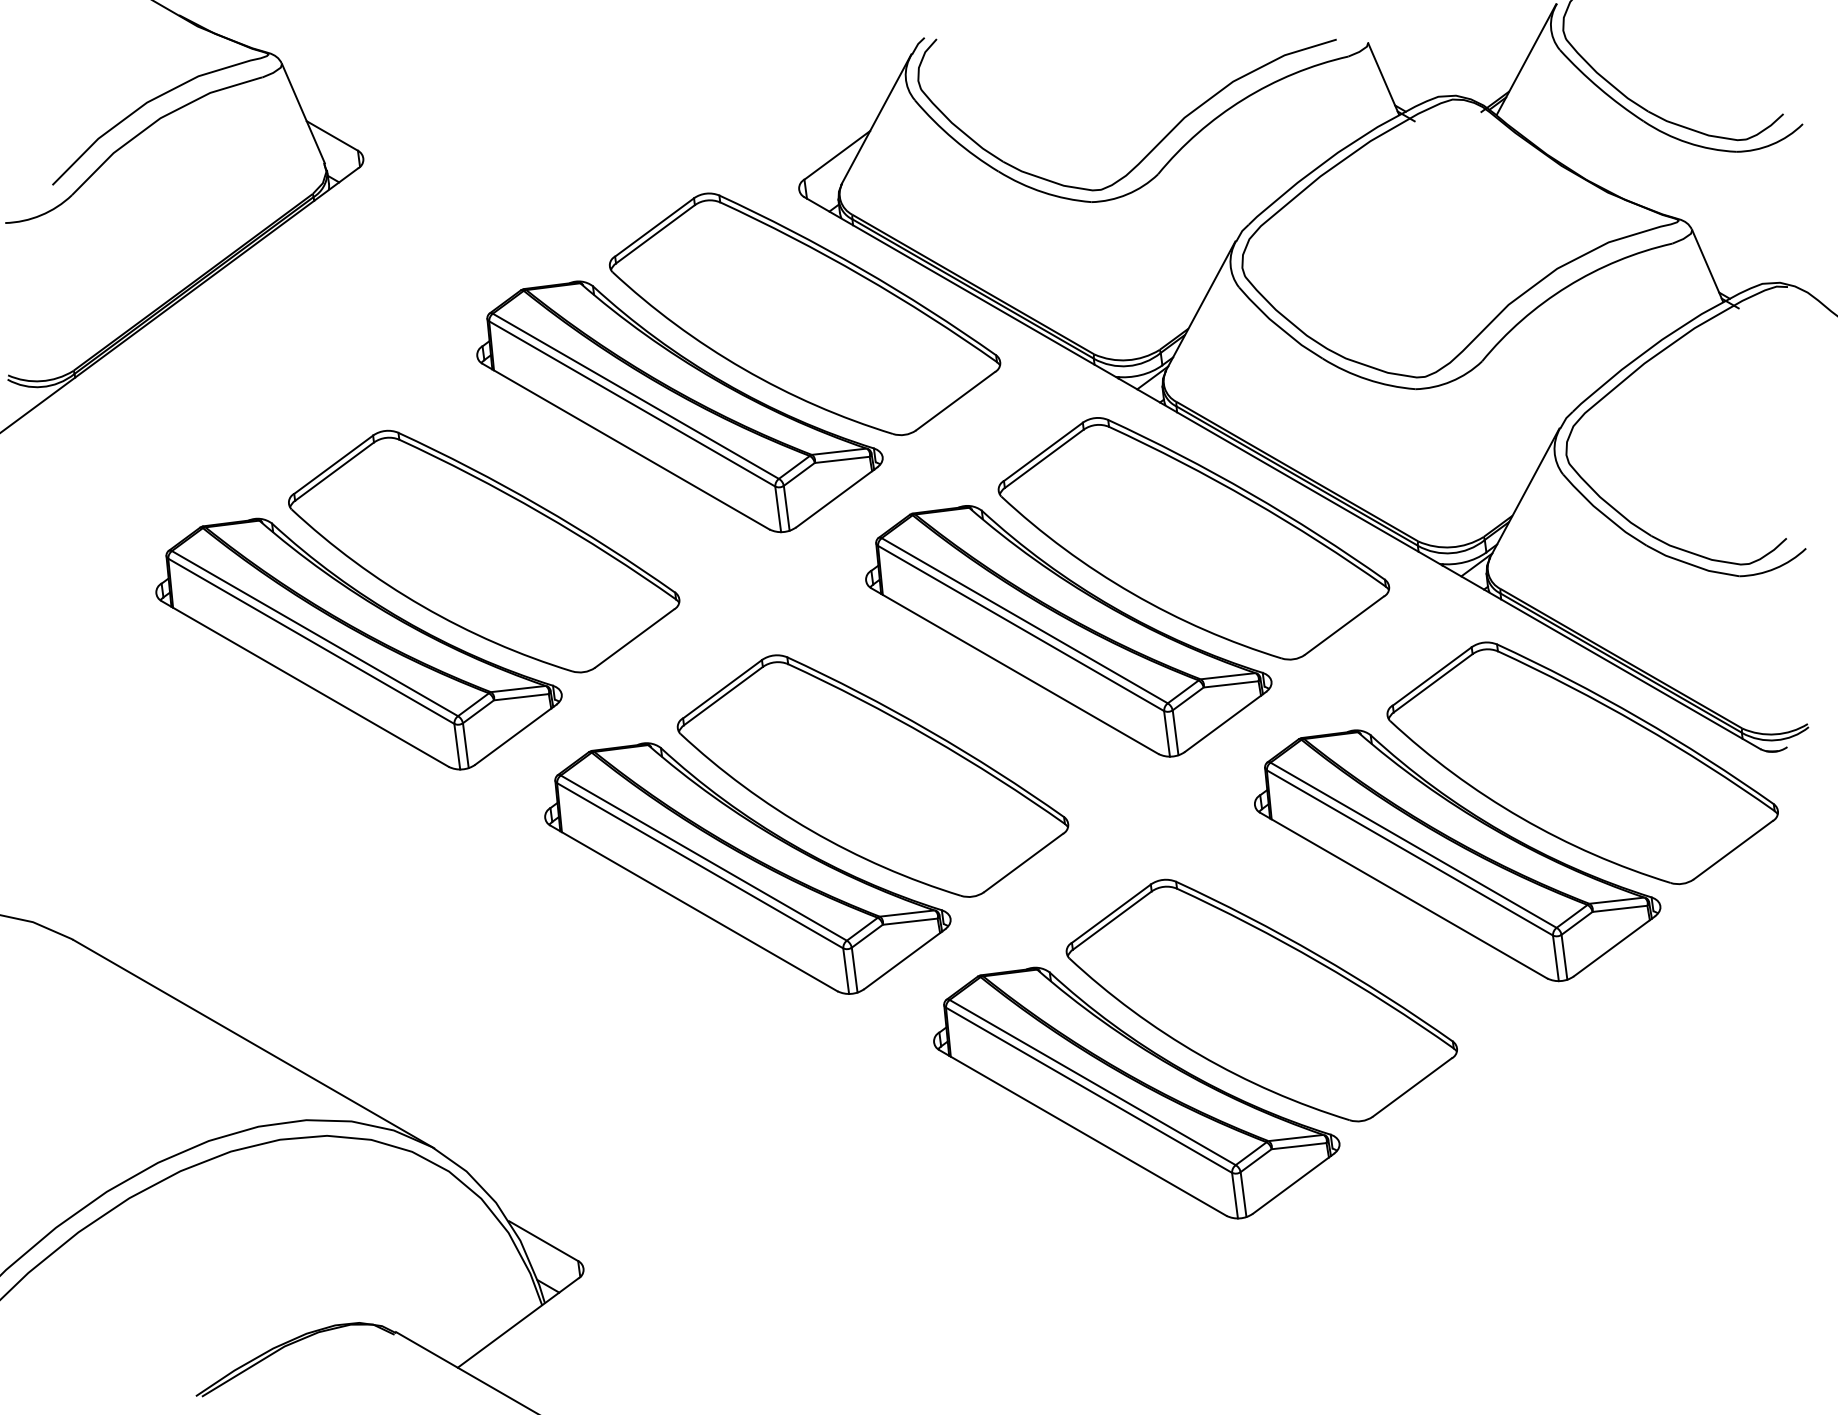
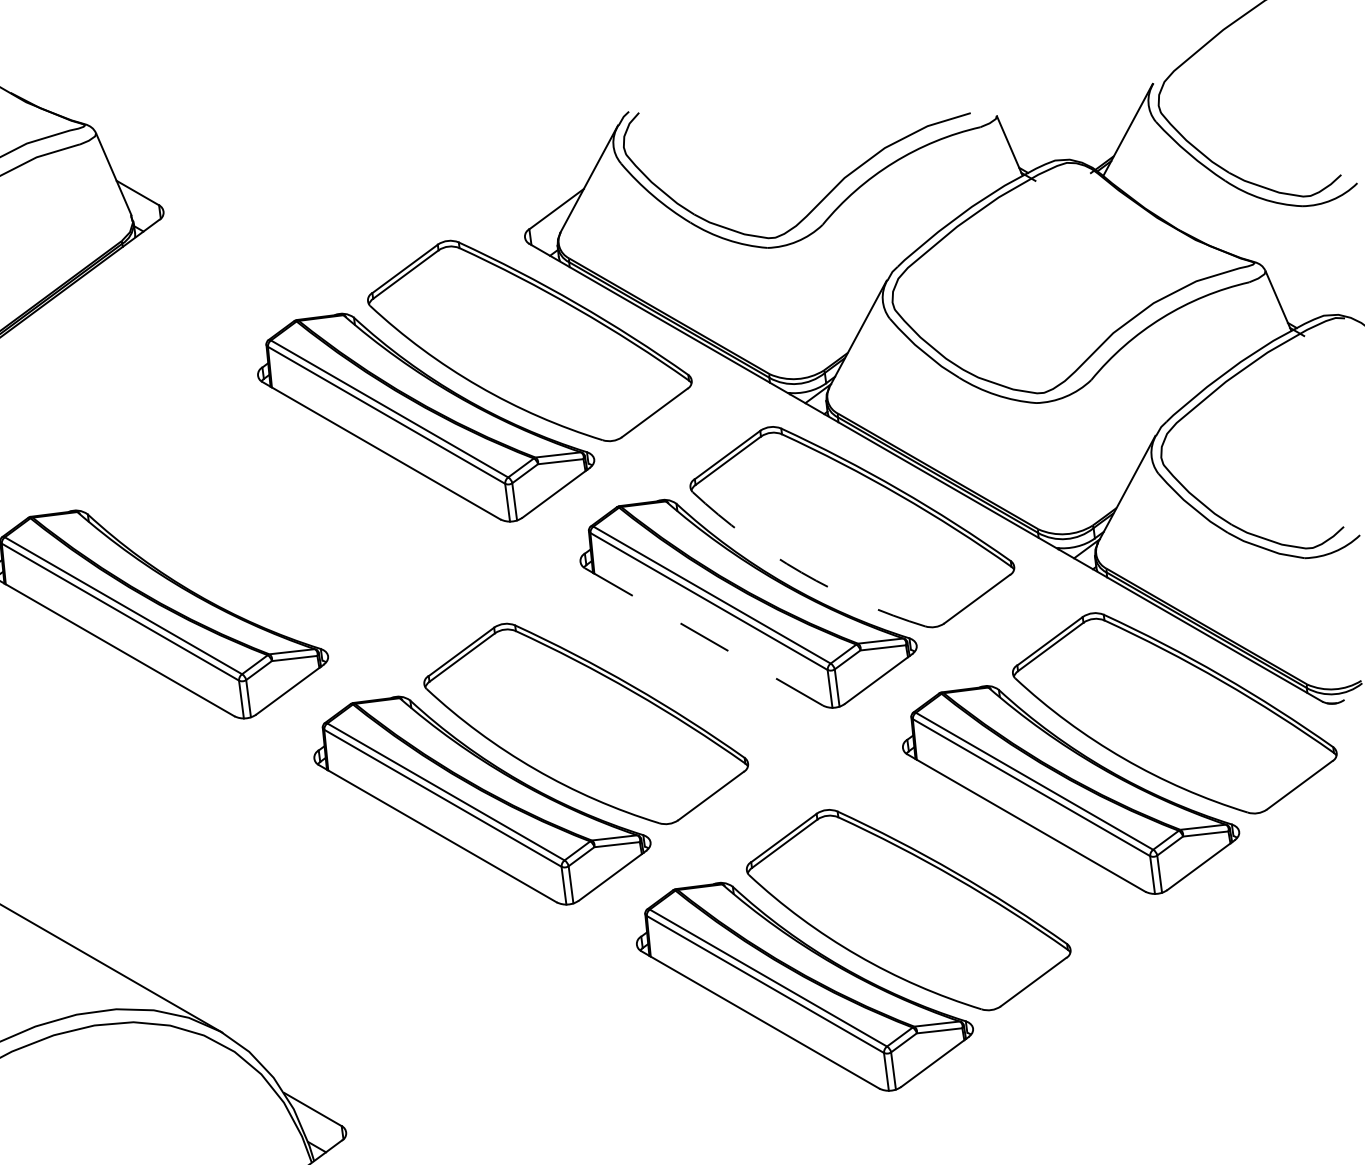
part: (484, 551) -> (264, 537), removed
arc: (1132, 593) -> (801, 572), solid -> dashed
line: (1014, 671) -> (703, 637), solid -> dashed

